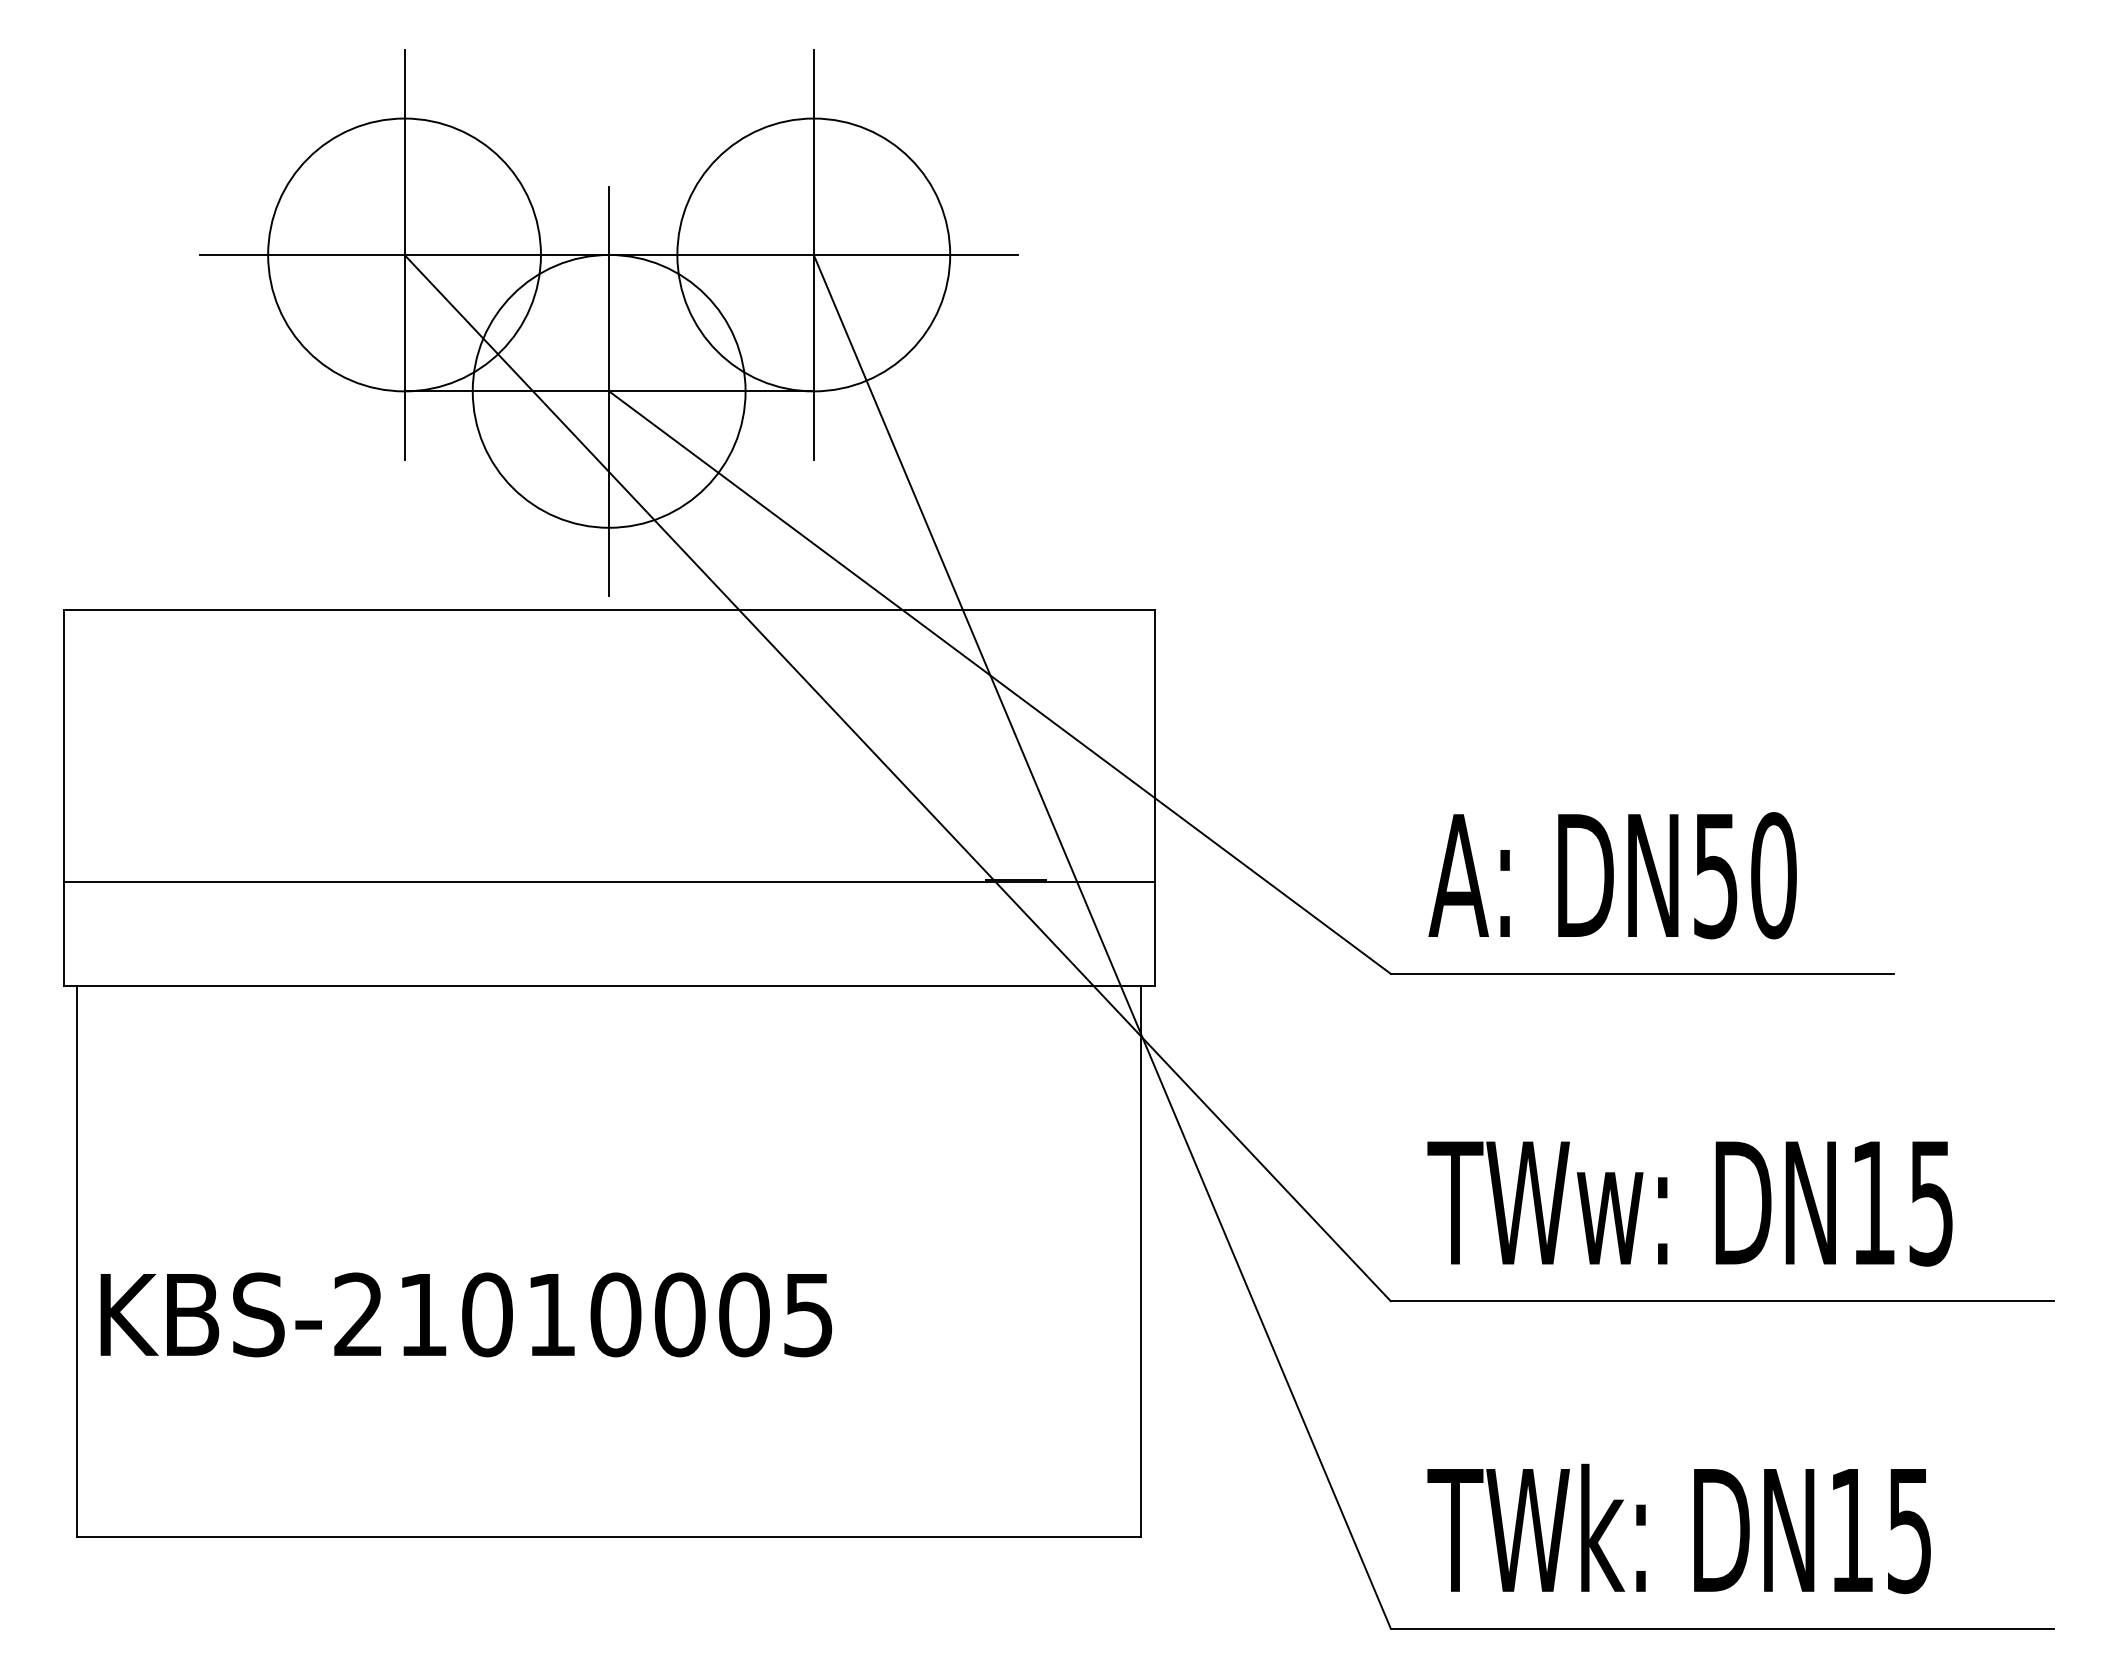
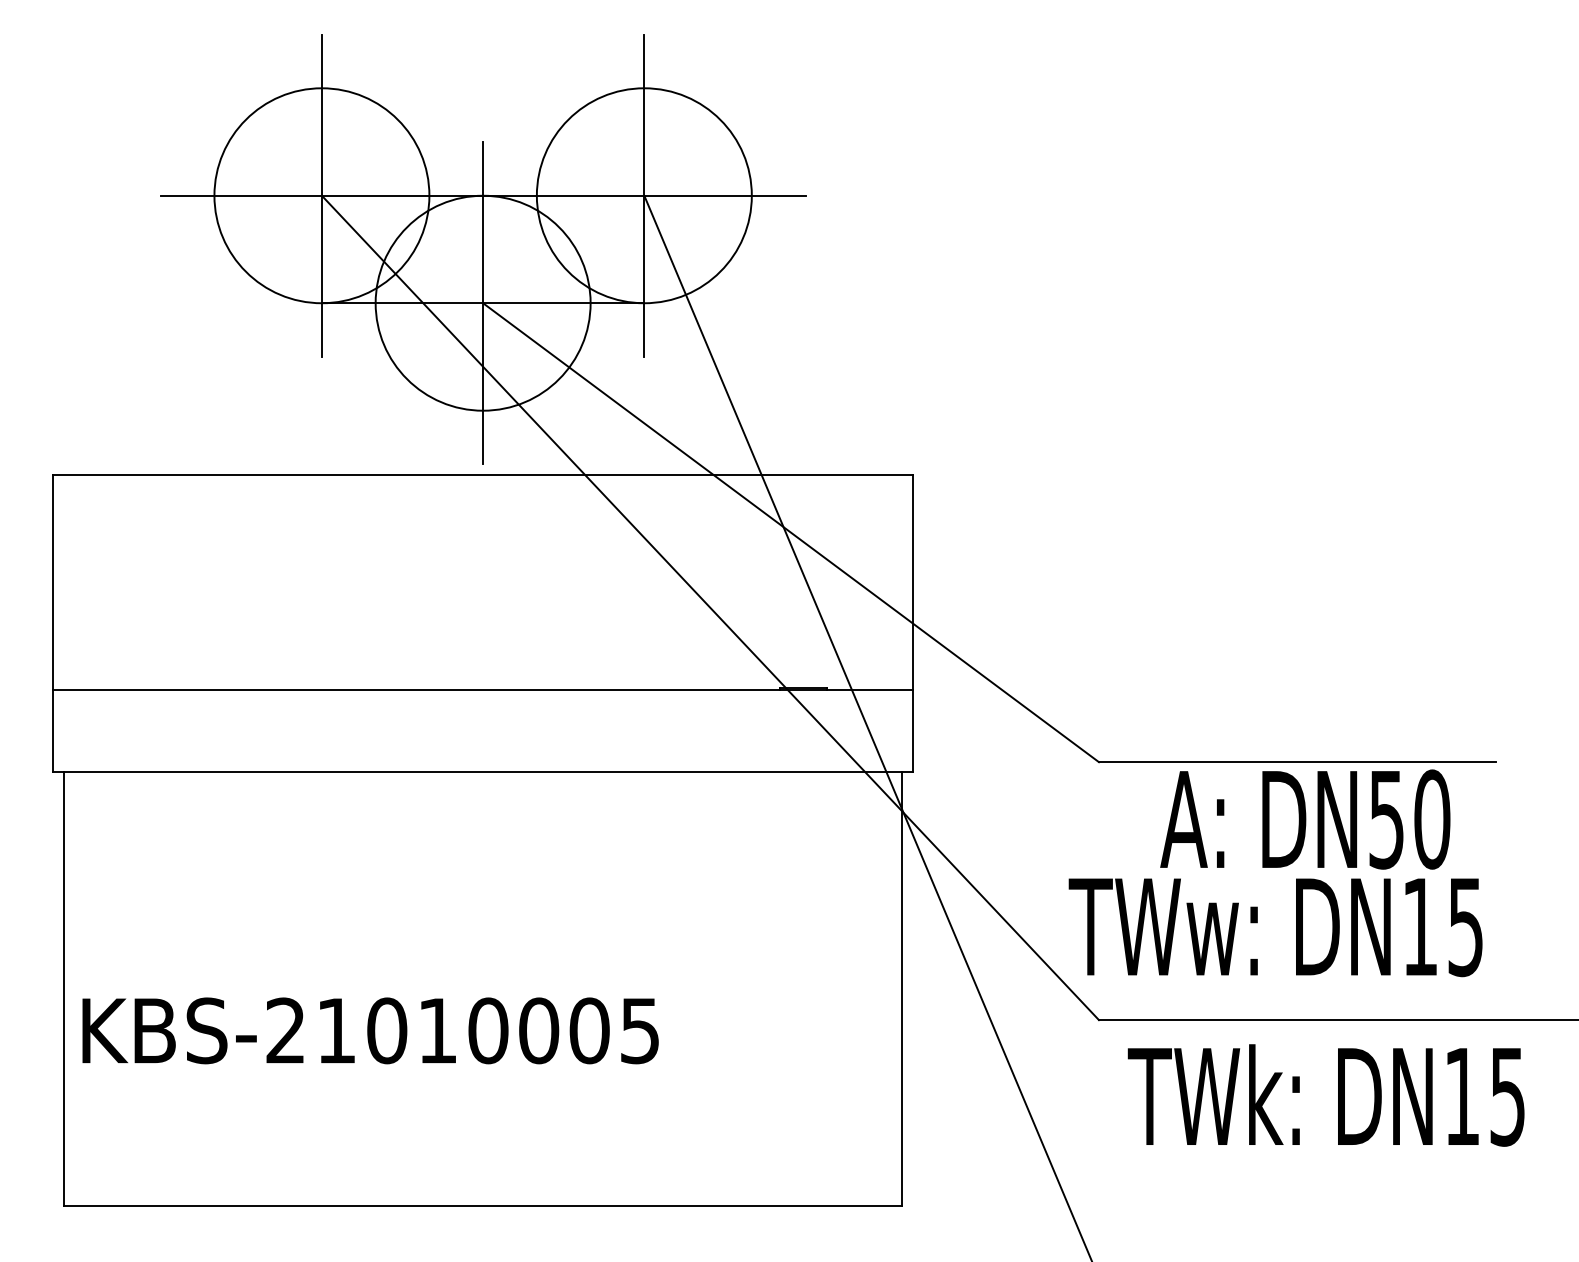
text: (1612, 875) -> (1305, 819), moved
text: (1689, 1203) -> (1275, 927), moved
text: (1678, 1528) -> (1325, 1095), moved

